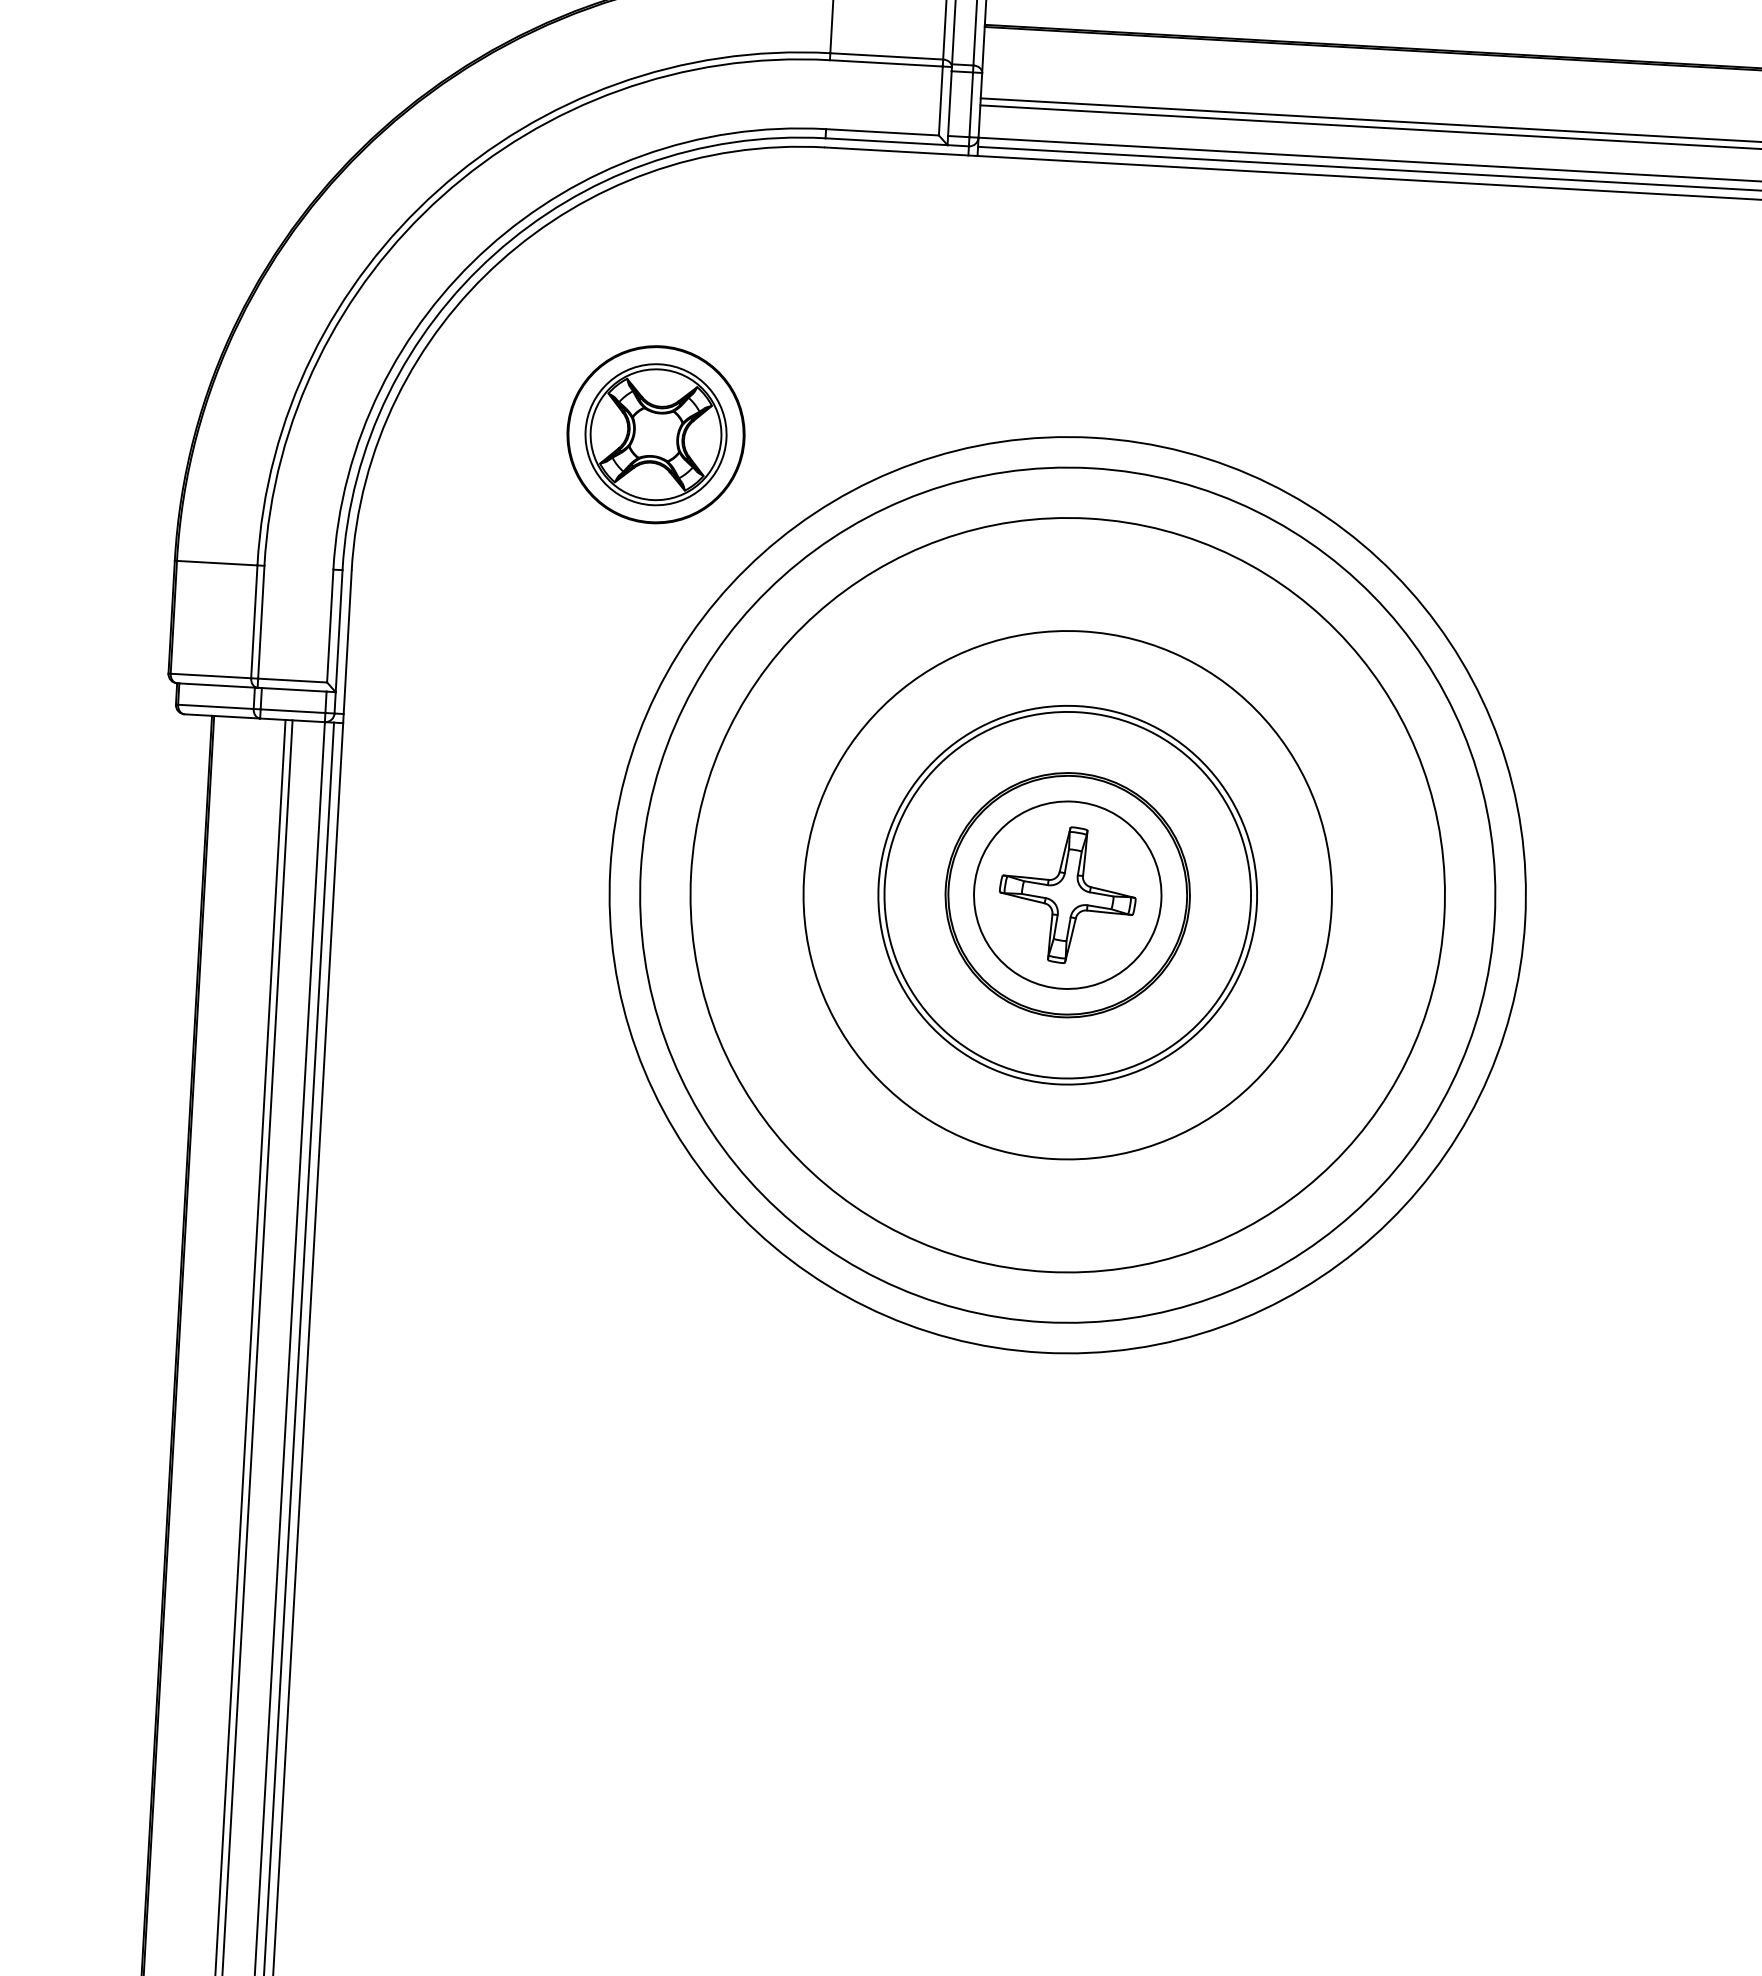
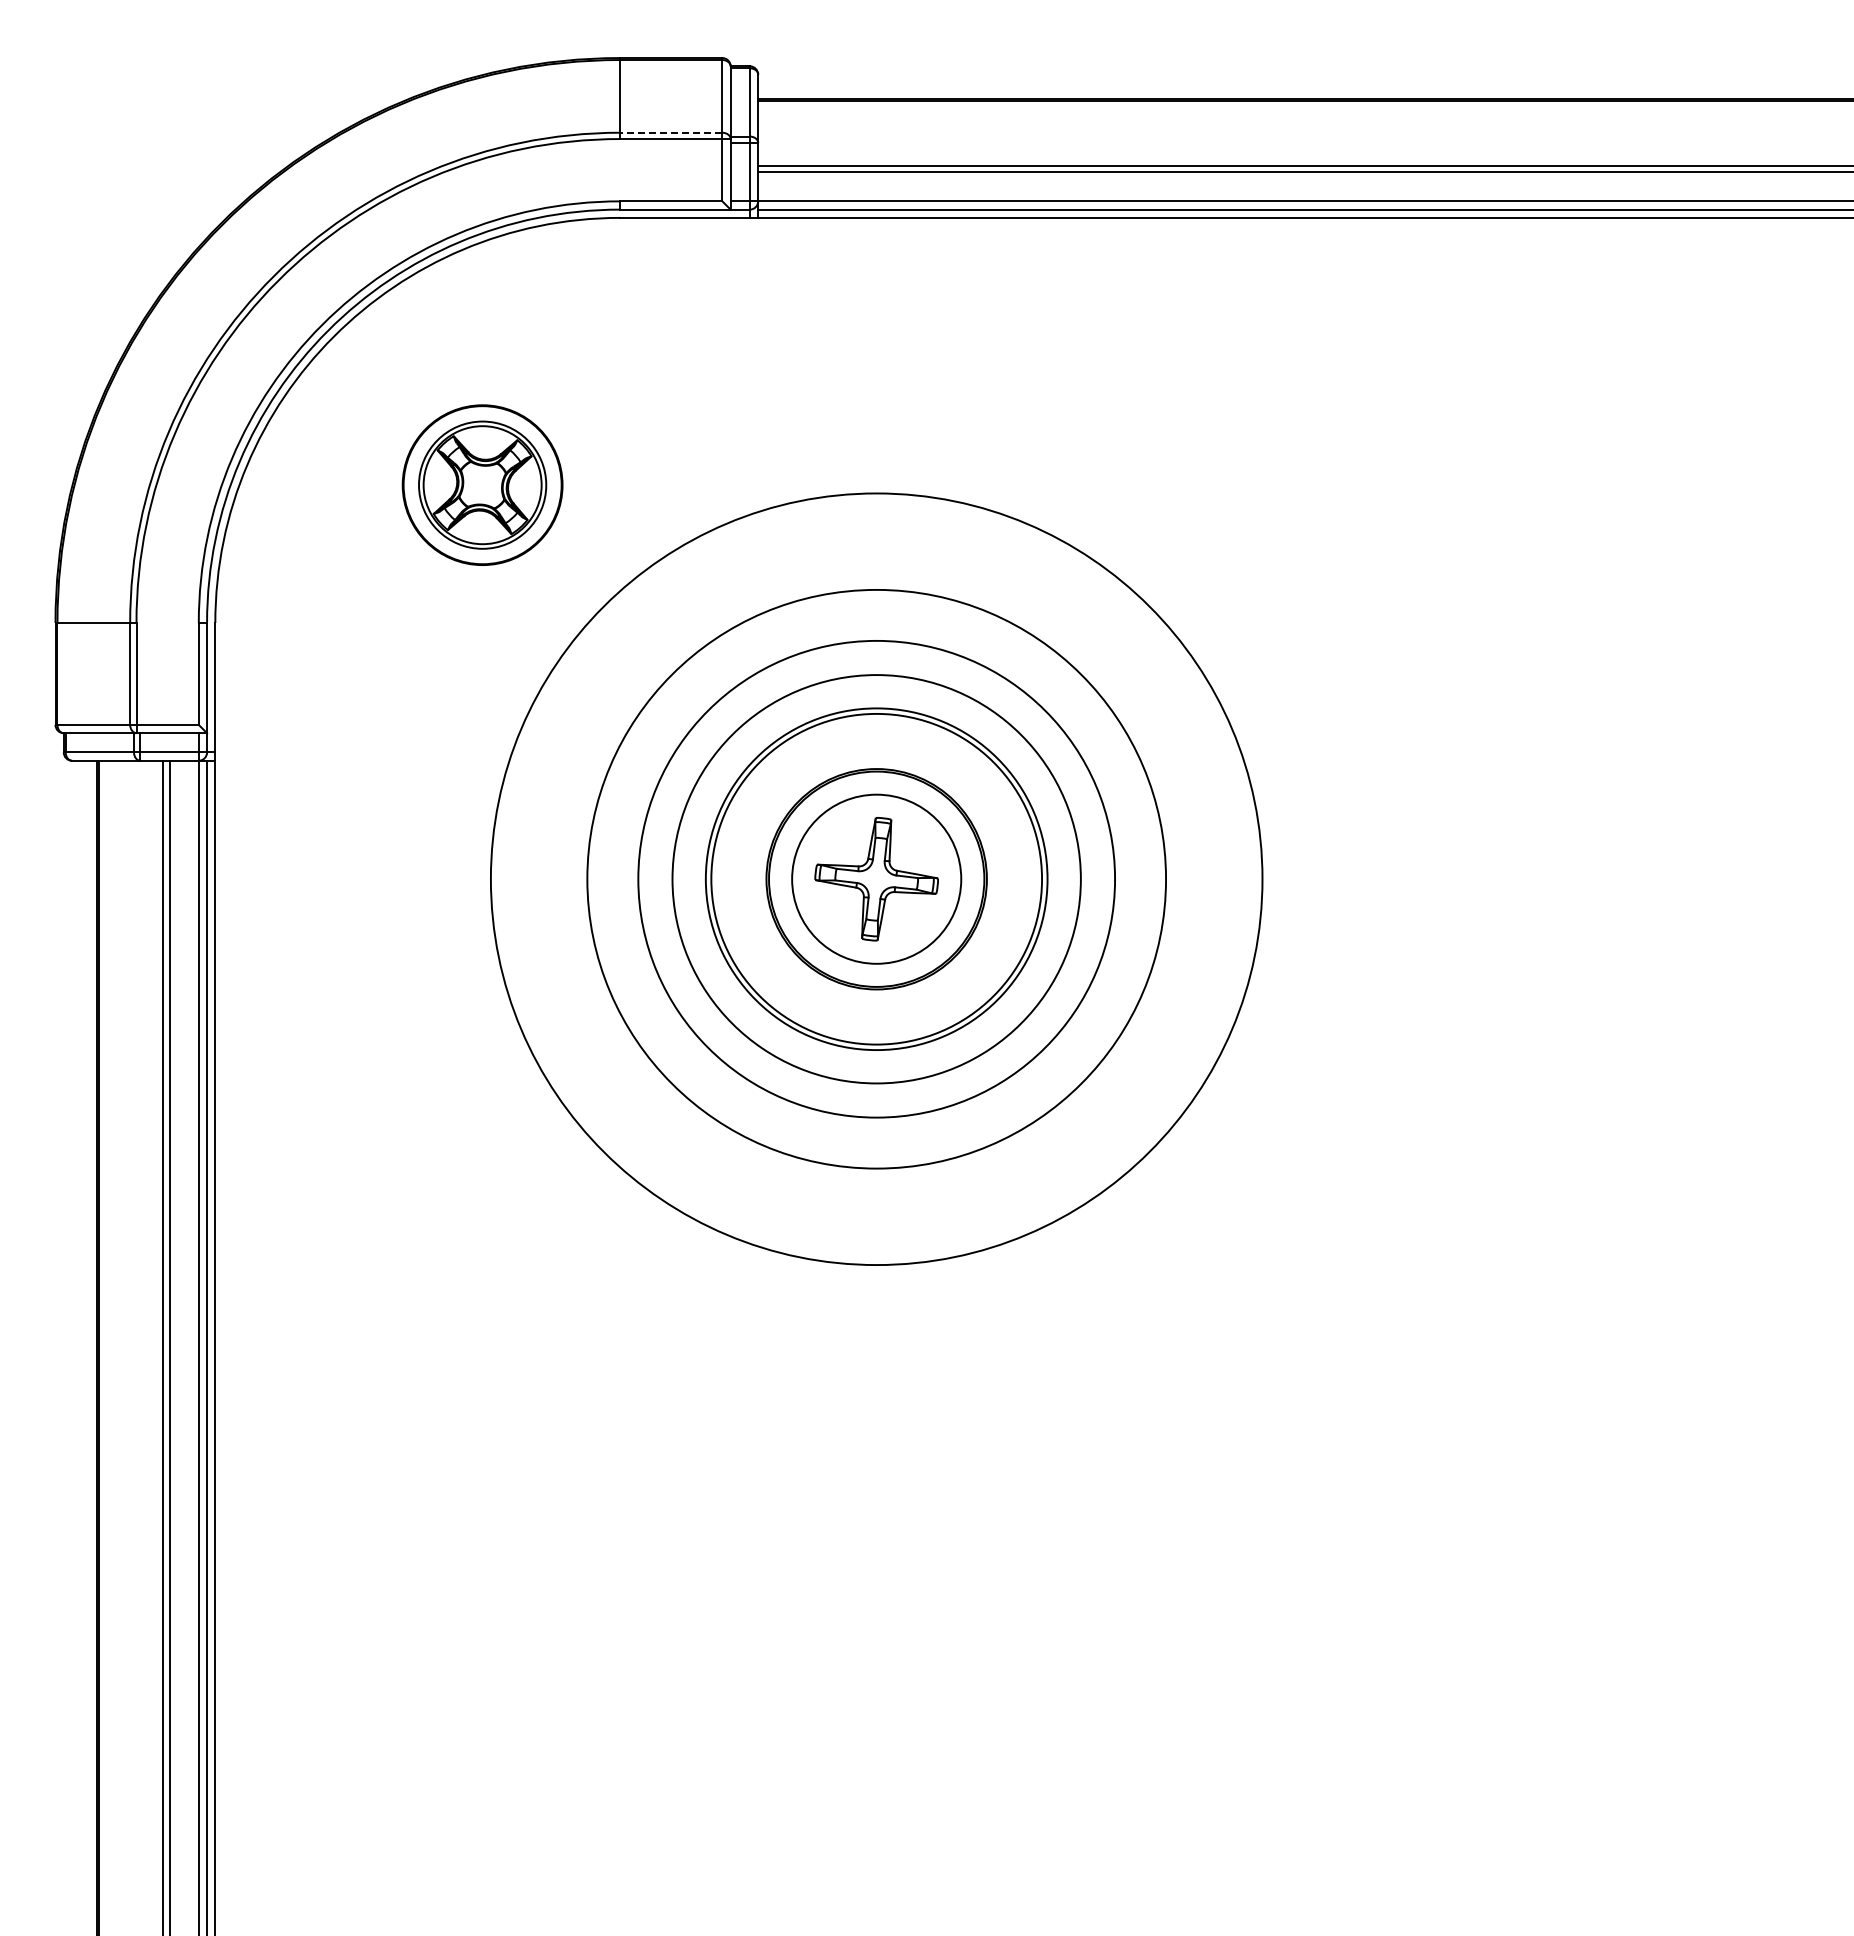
line: (886, 56) -> (671, 132), solid -> dashed
circle: (1067, 894) -> (876, 878), size x0.6
circle: (1067, 894) -> (876, 878), size x0.7

